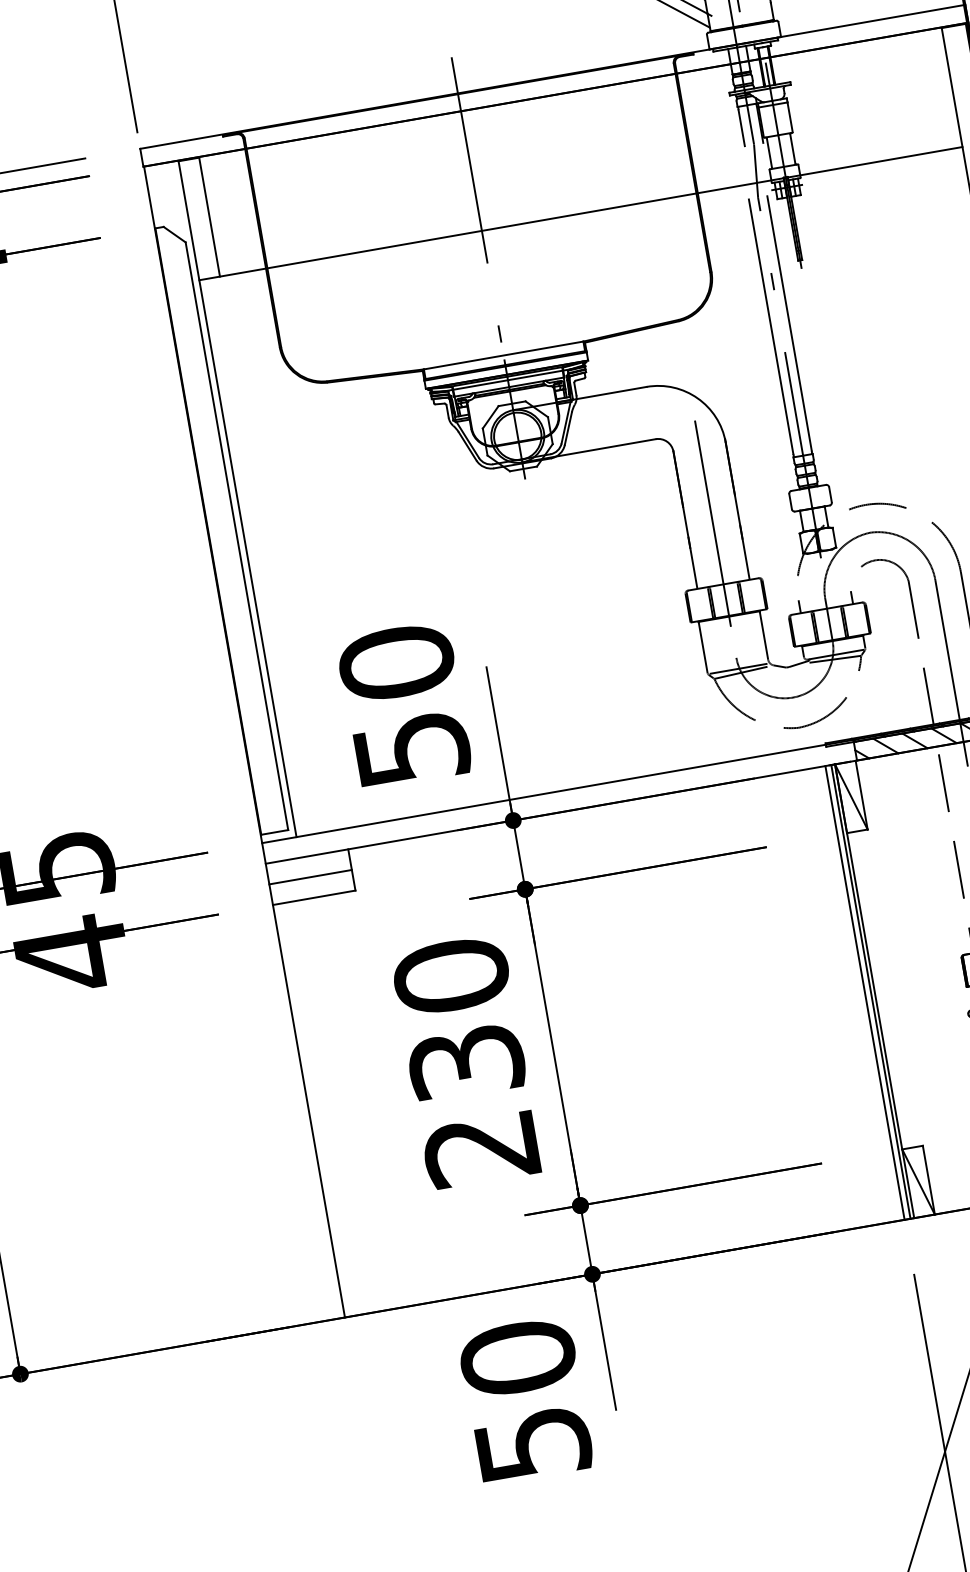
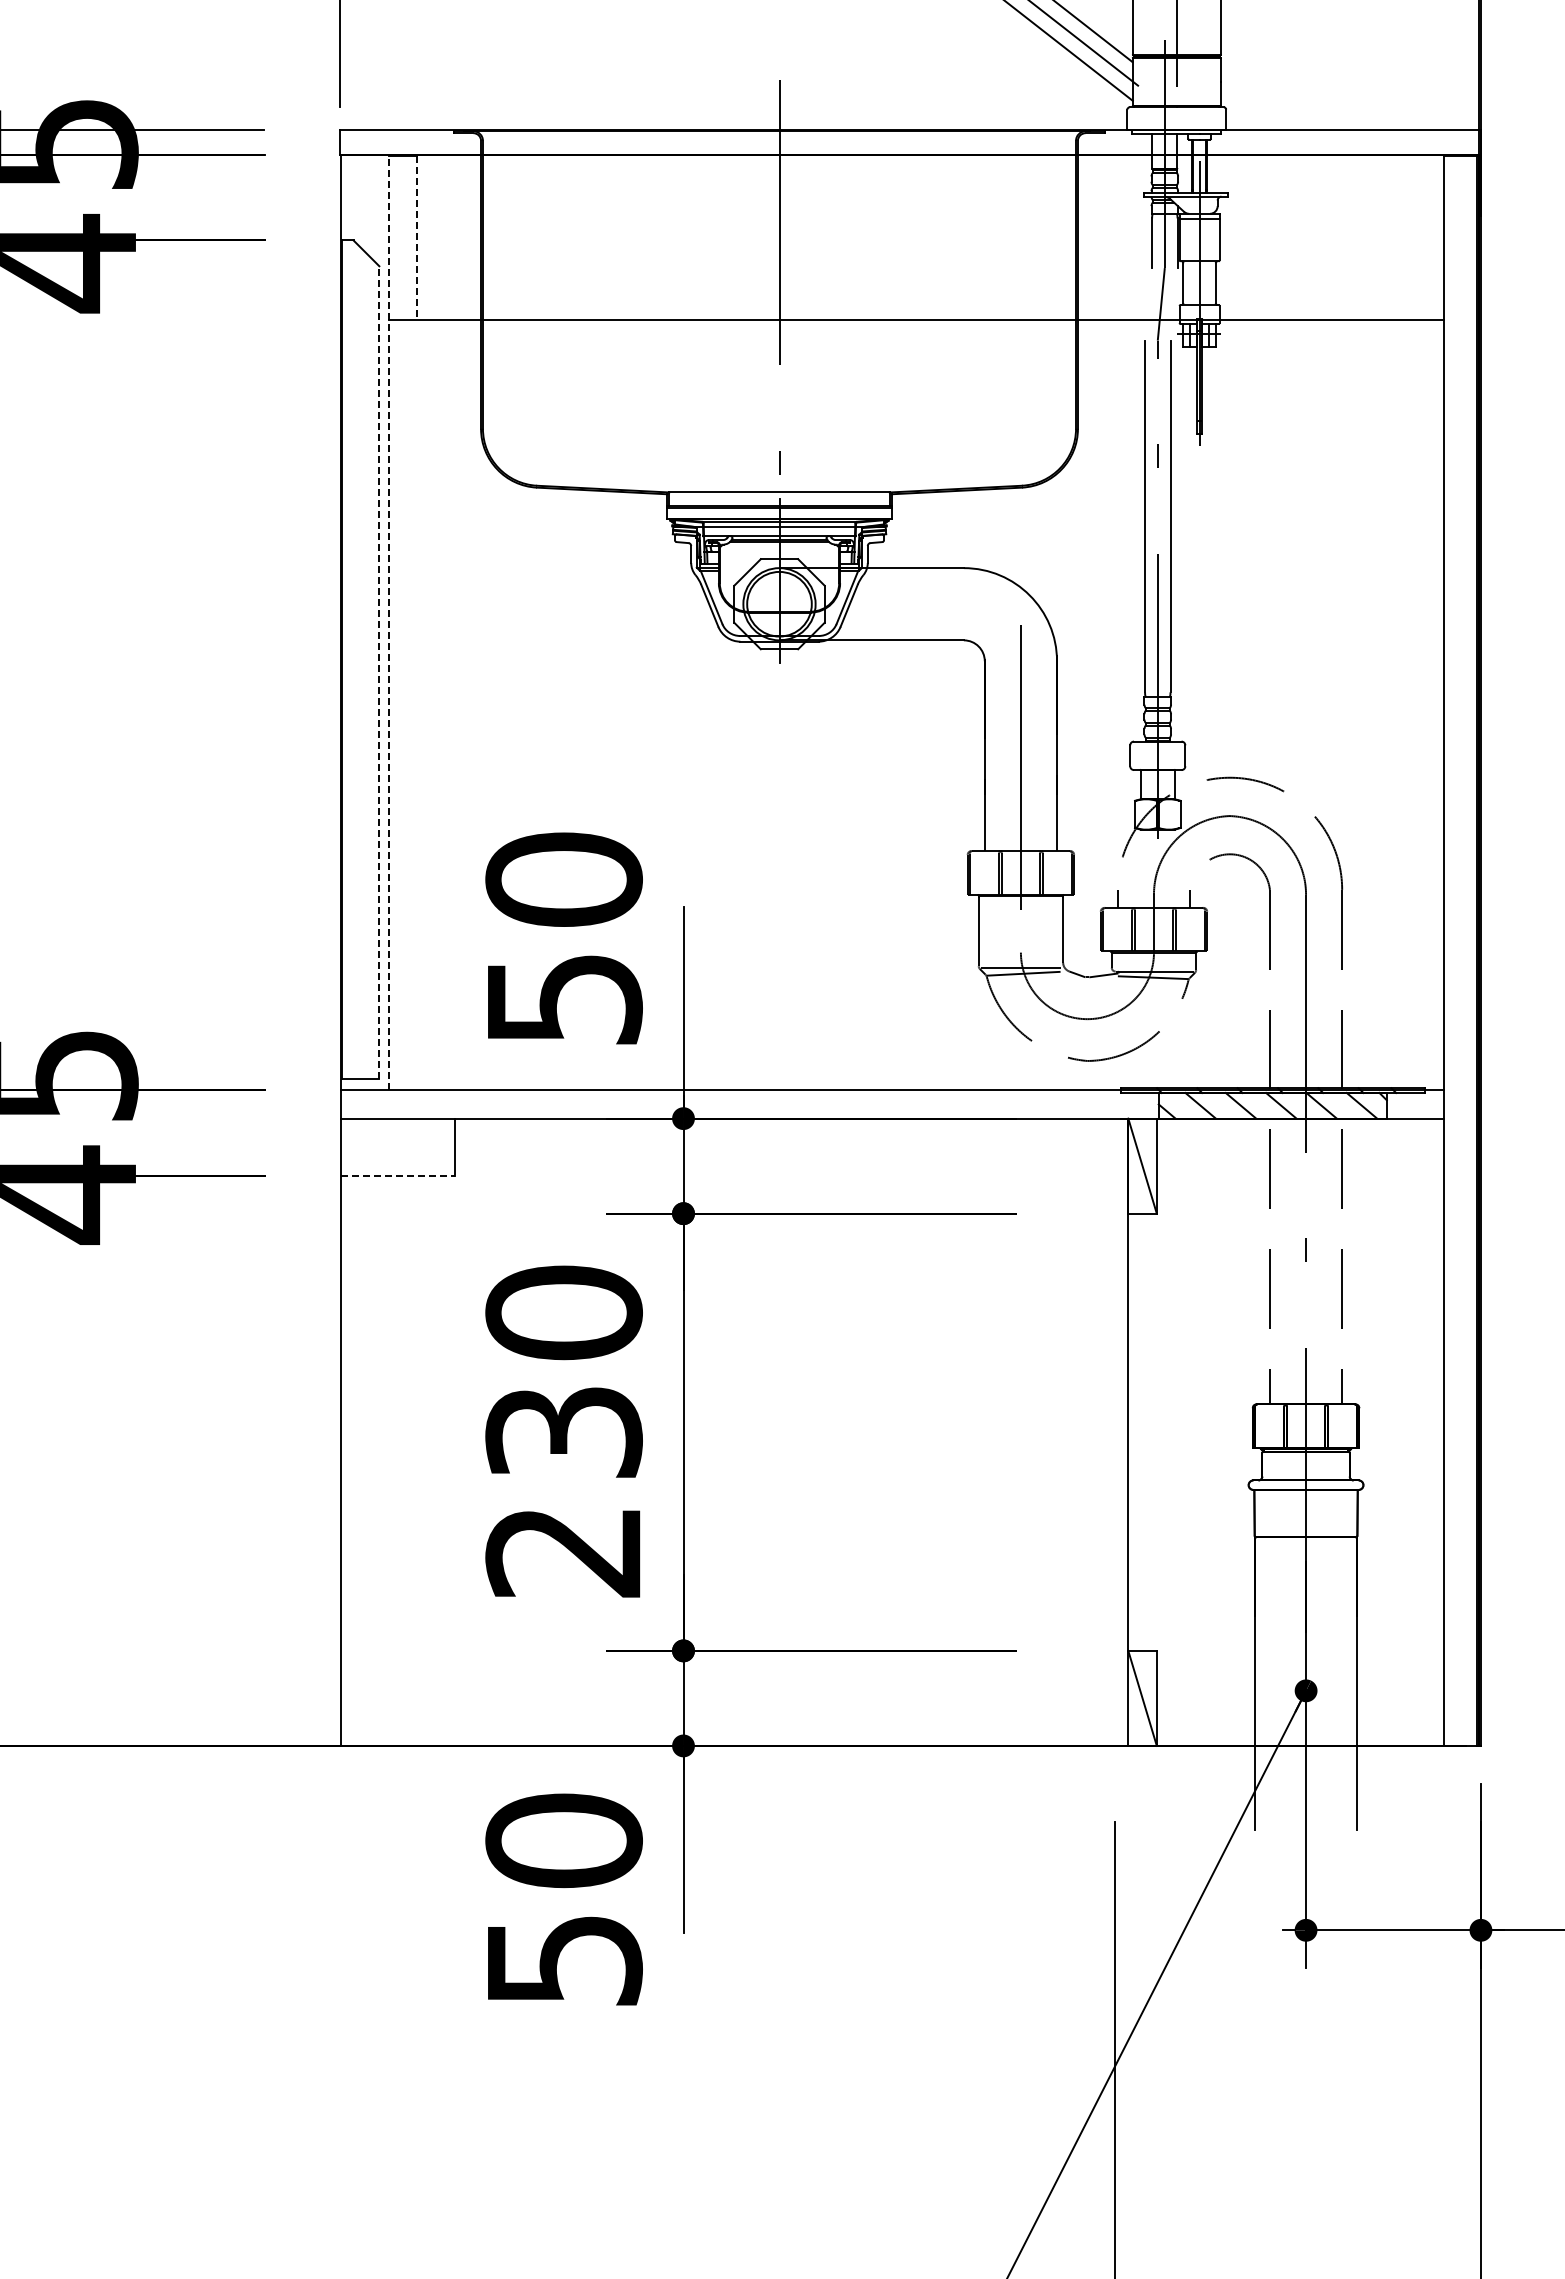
line: (209, 217) -> (417, 238), solid -> dashed
line: (237, 498) -> (388, 622), solid -> dashed
line: (236, 535) -> (379, 671), solid -> dashed
line: (310, 877) -> (398, 1147), removed
line: (314, 897) -> (398, 1175), solid -> dashed
line: (871, 991) -> (1123, 1431), removed
line: (865, 992) -> (1115, 1431), removed

